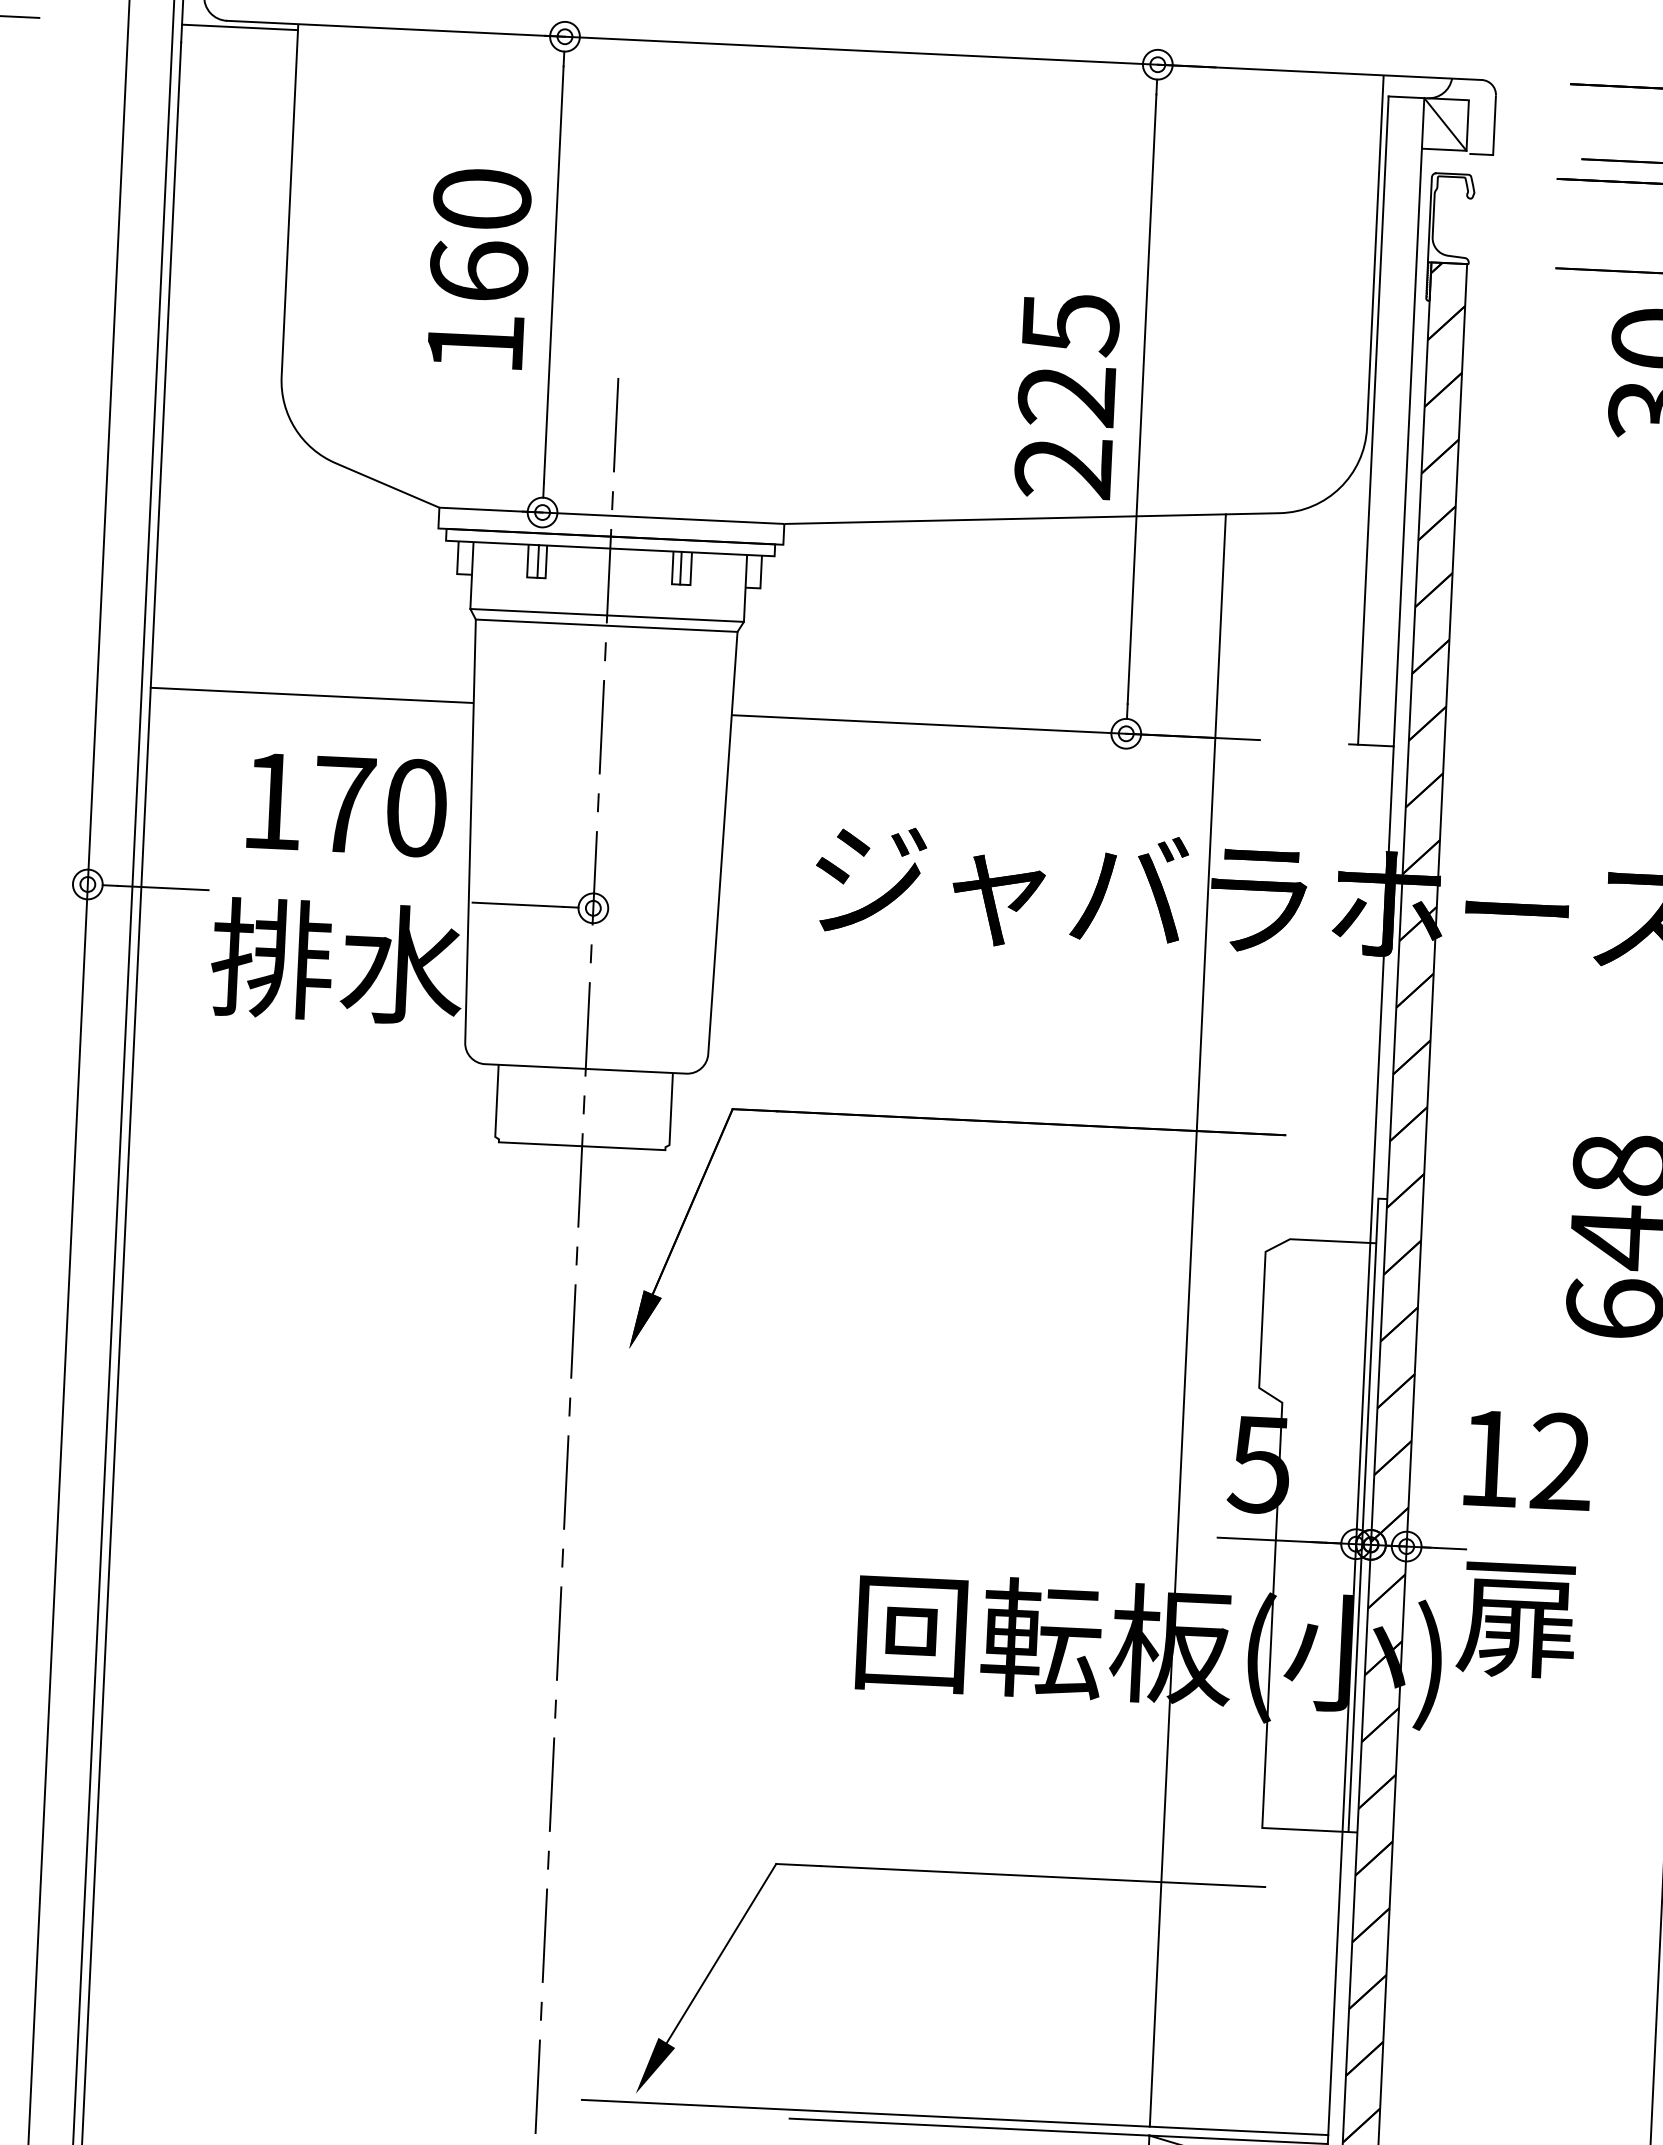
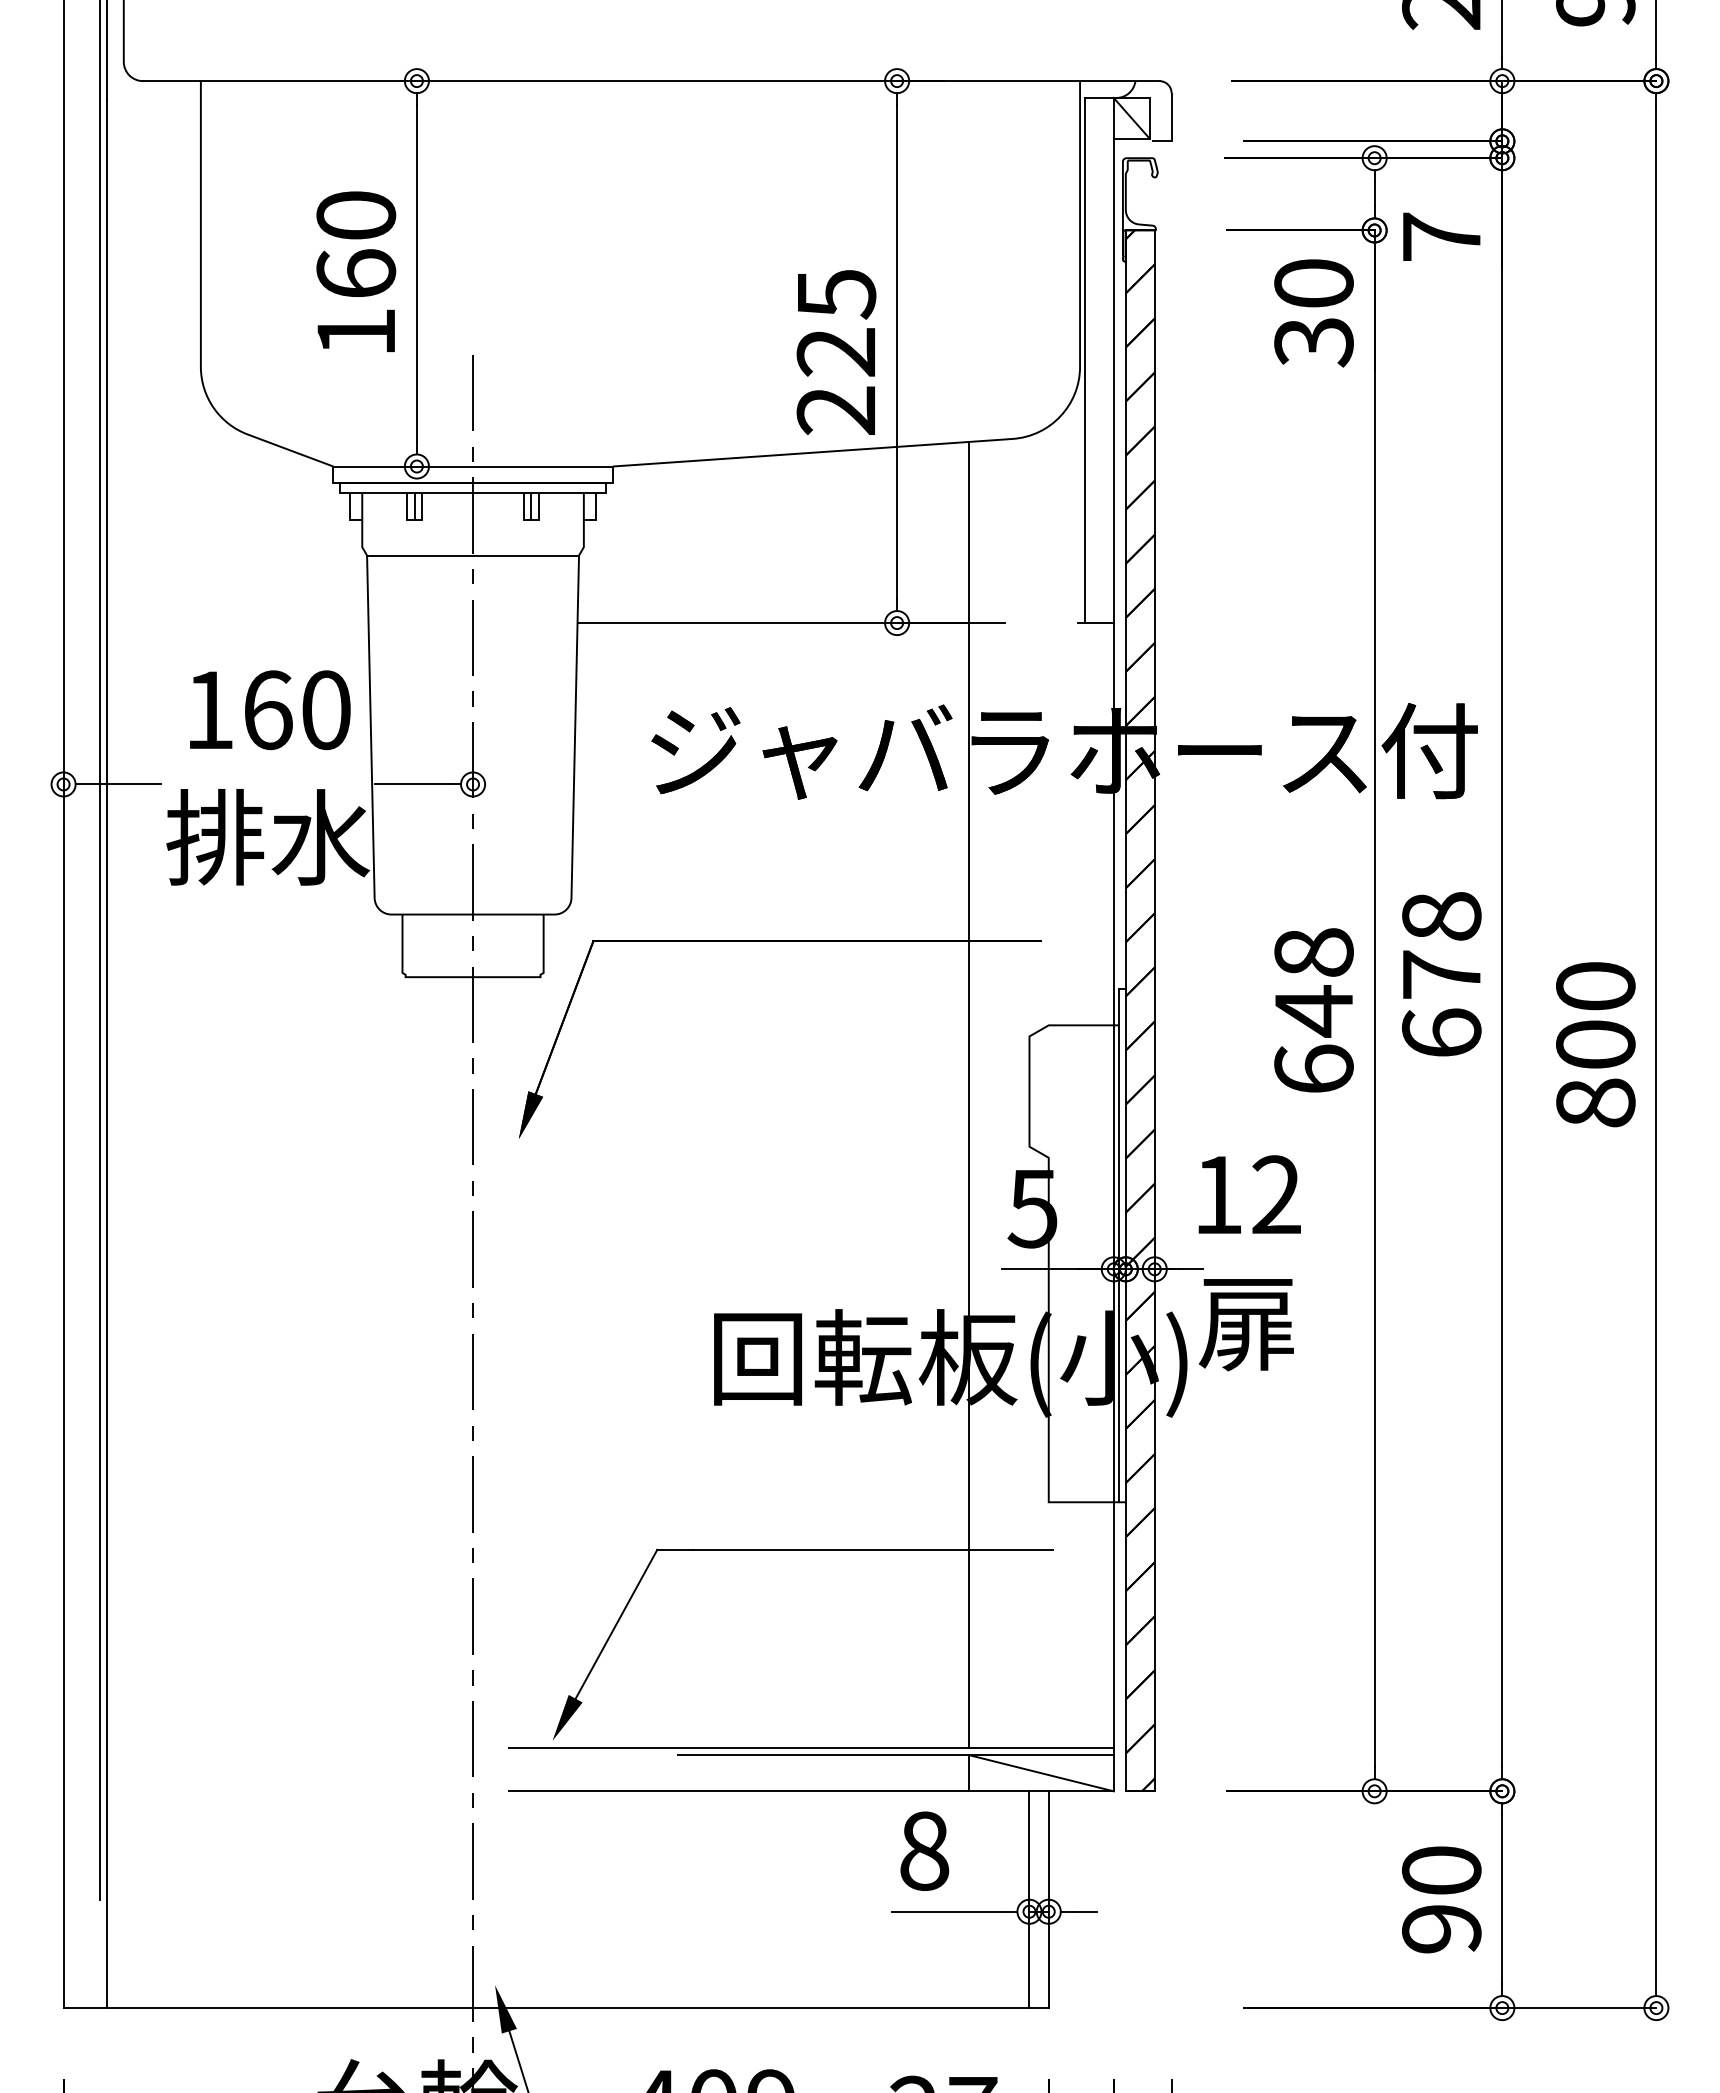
line: (239, 26) -> (153, 85), removed
line: (606, 615) -> (472, 547), removed
line: (311, 695) -> (237, 623), removed
text: (345, 805) -> (268, 710), 170 -> 160

